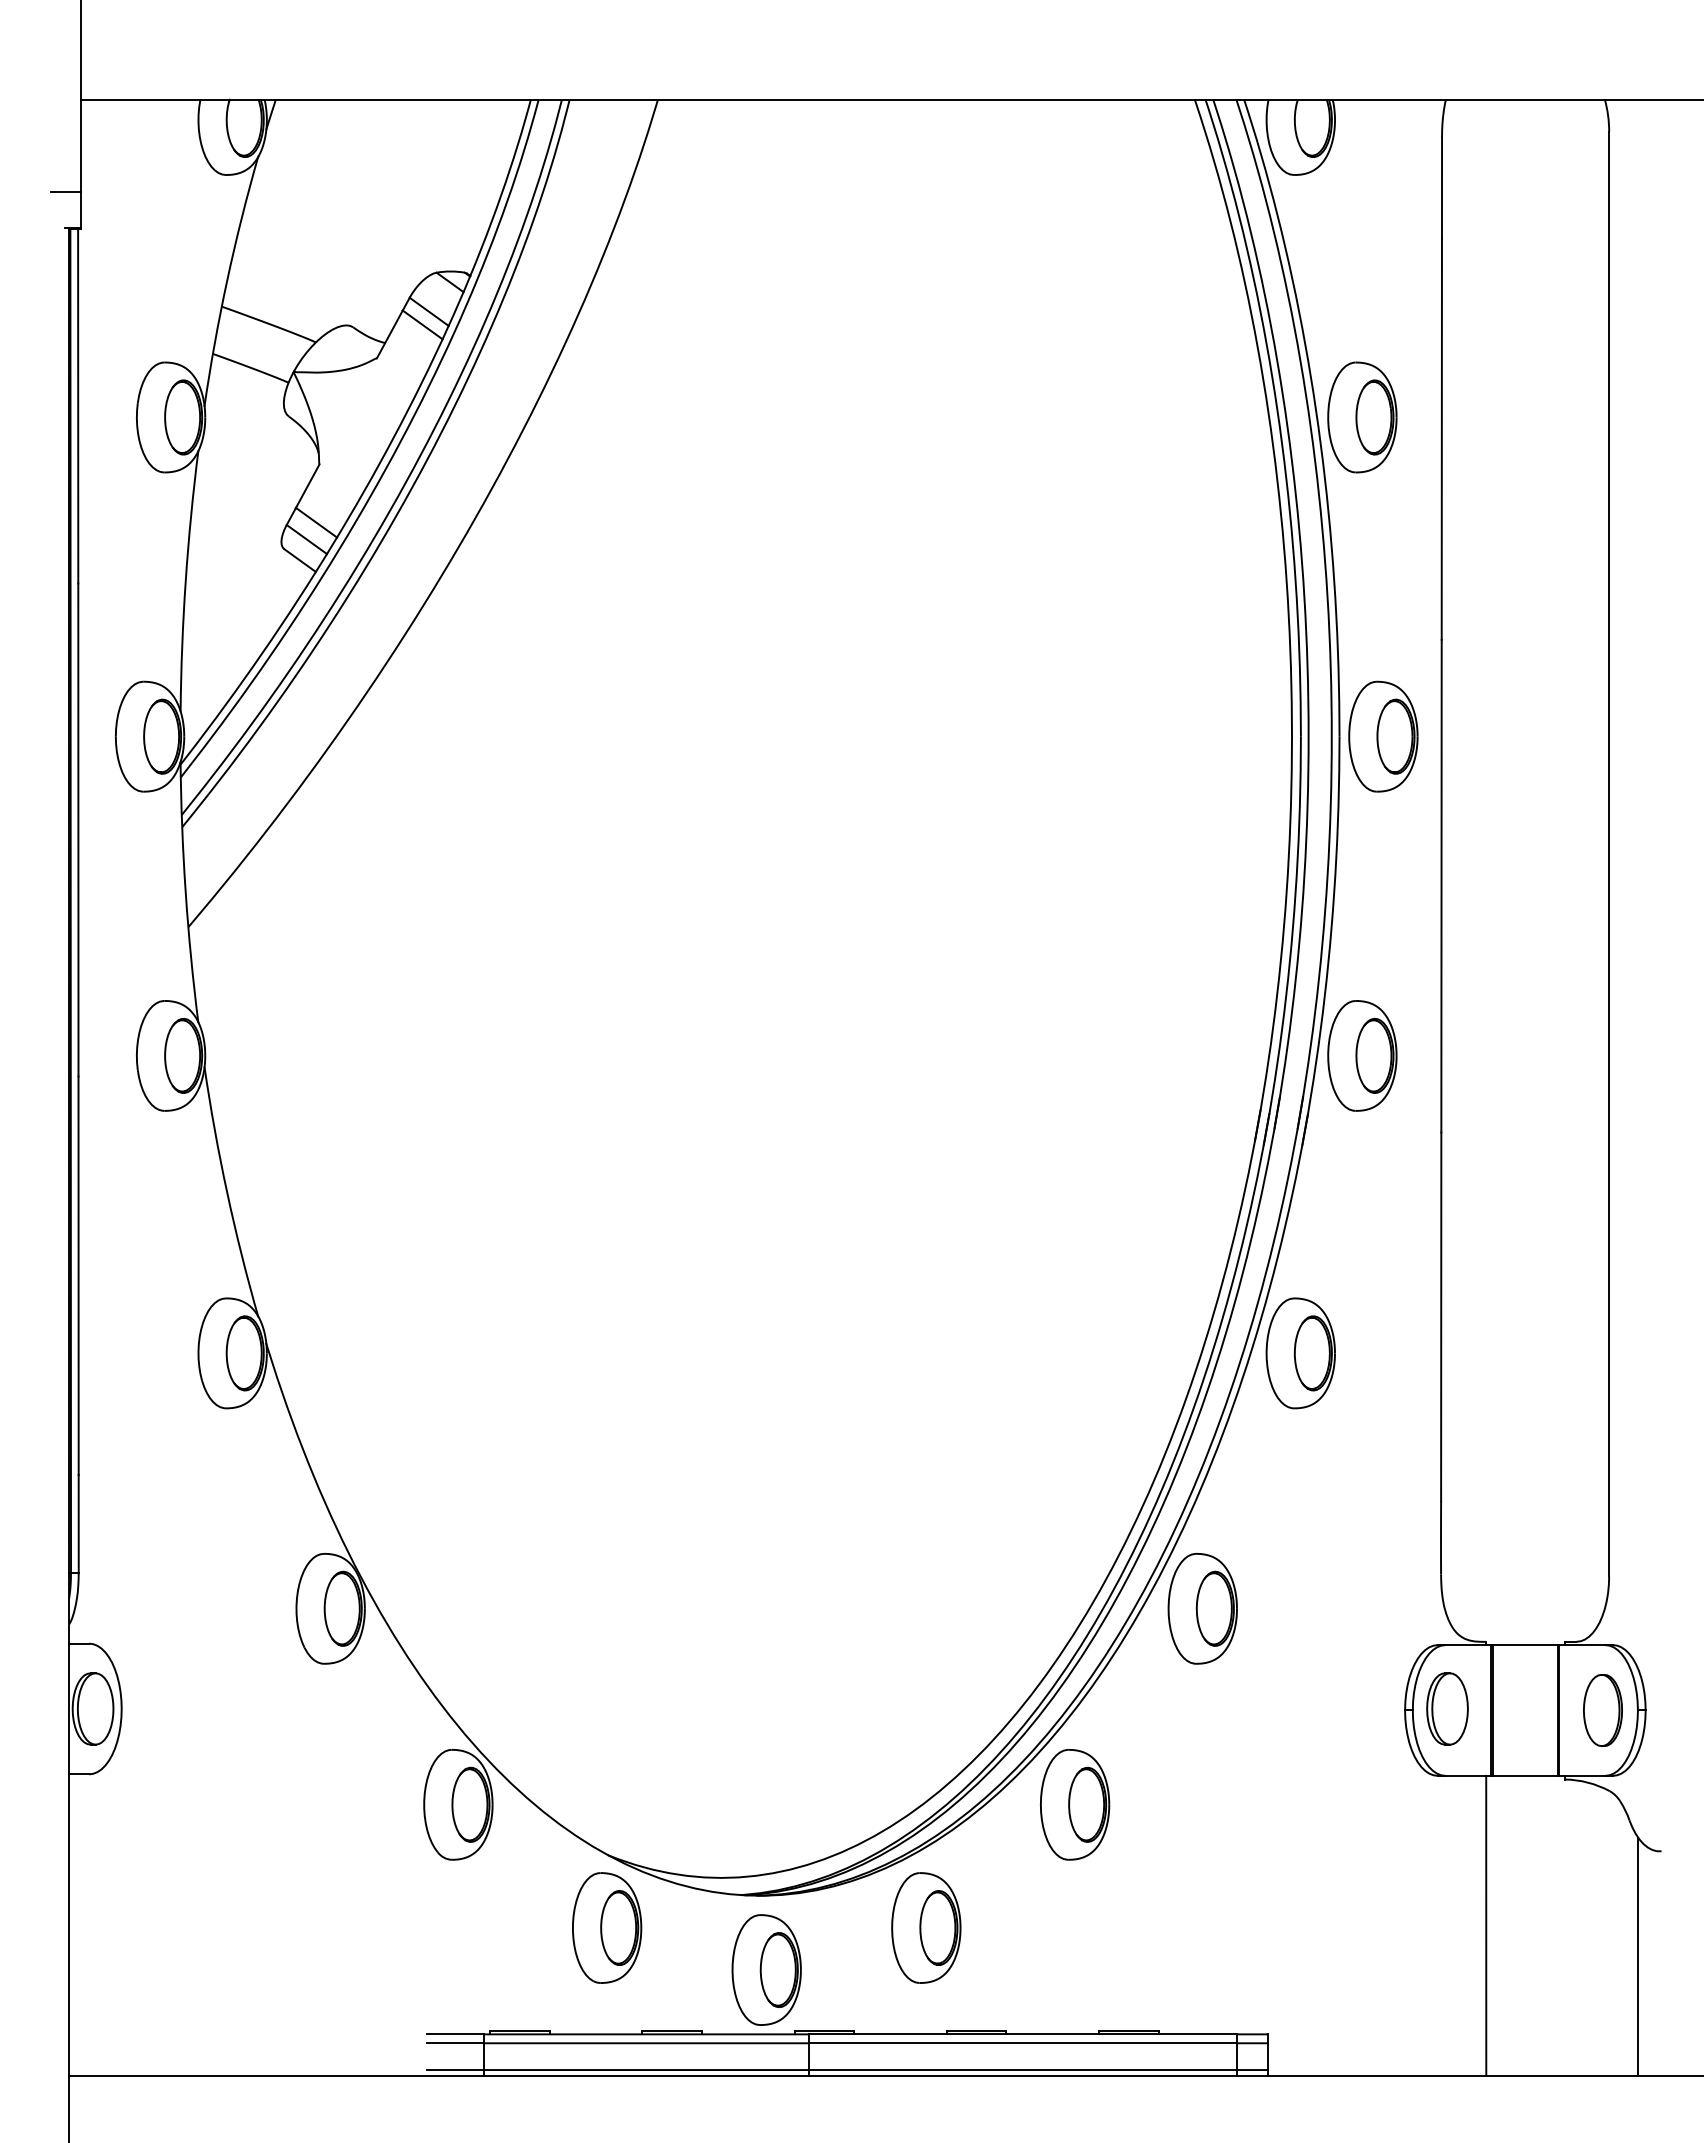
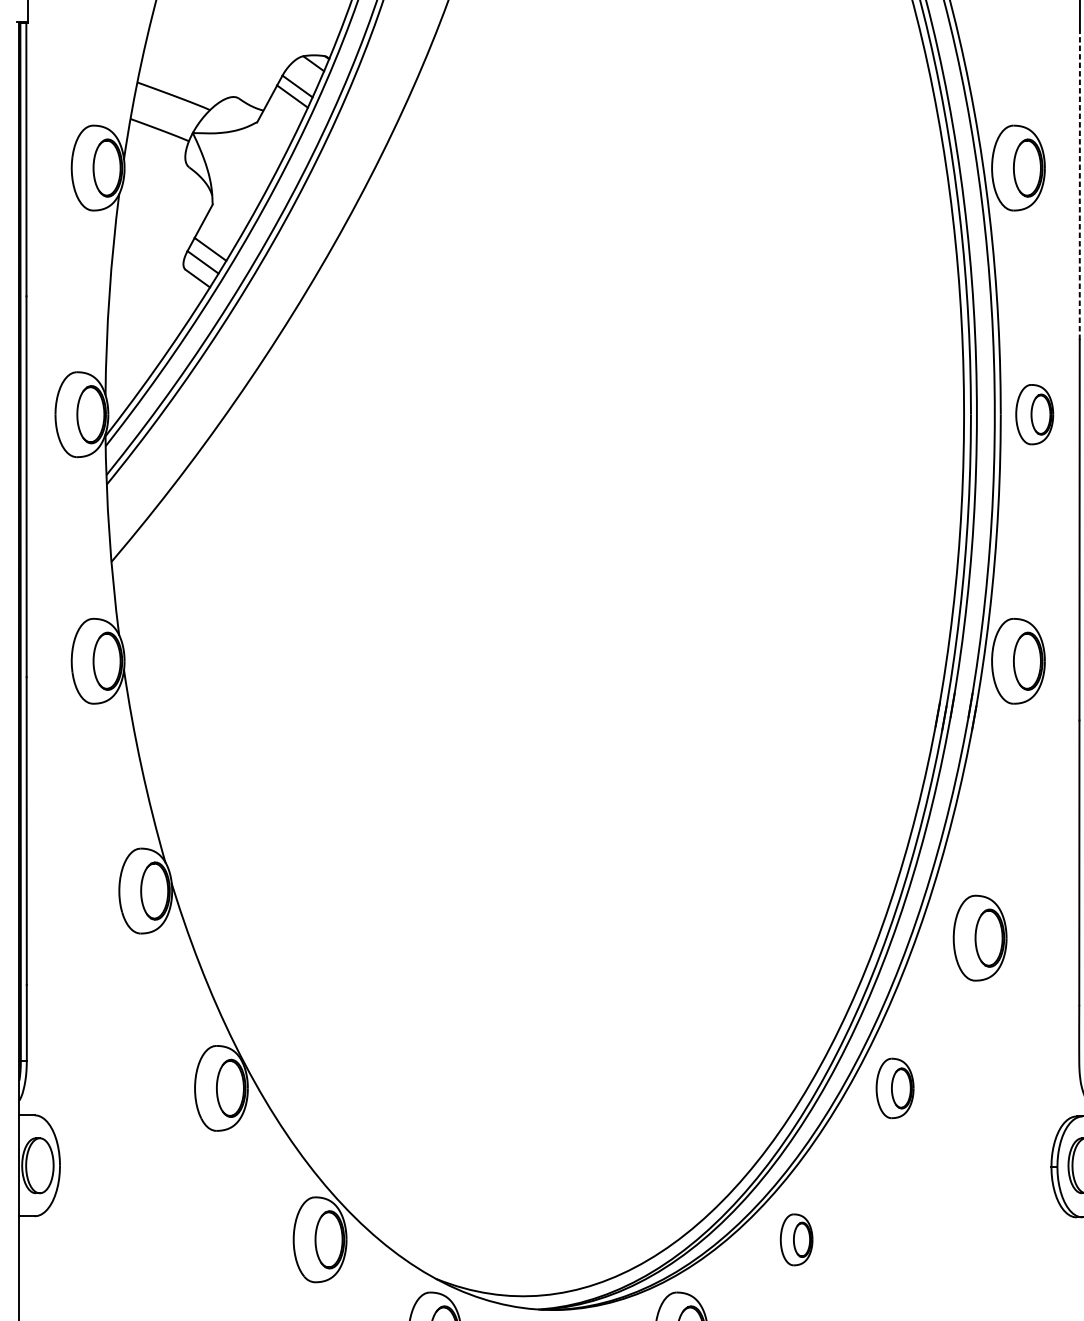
line: (1441, 439) -> (1079, 185), solid -> dashed
part: (1383, 736) -> (1034, 414), size x0.7
part: (1300, 1353) -> (979, 938), moved
part: (1202, 1608) -> (894, 1088), size x0.7
part: (1075, 1804) -> (796, 1239), size x0.6

